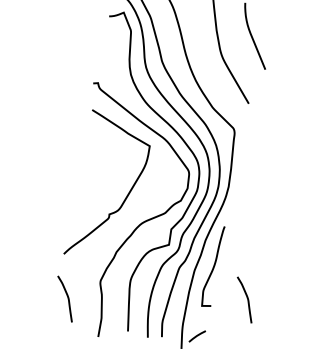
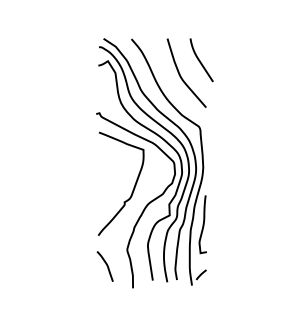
curve: (246, 300) -> (230, 243), removed

